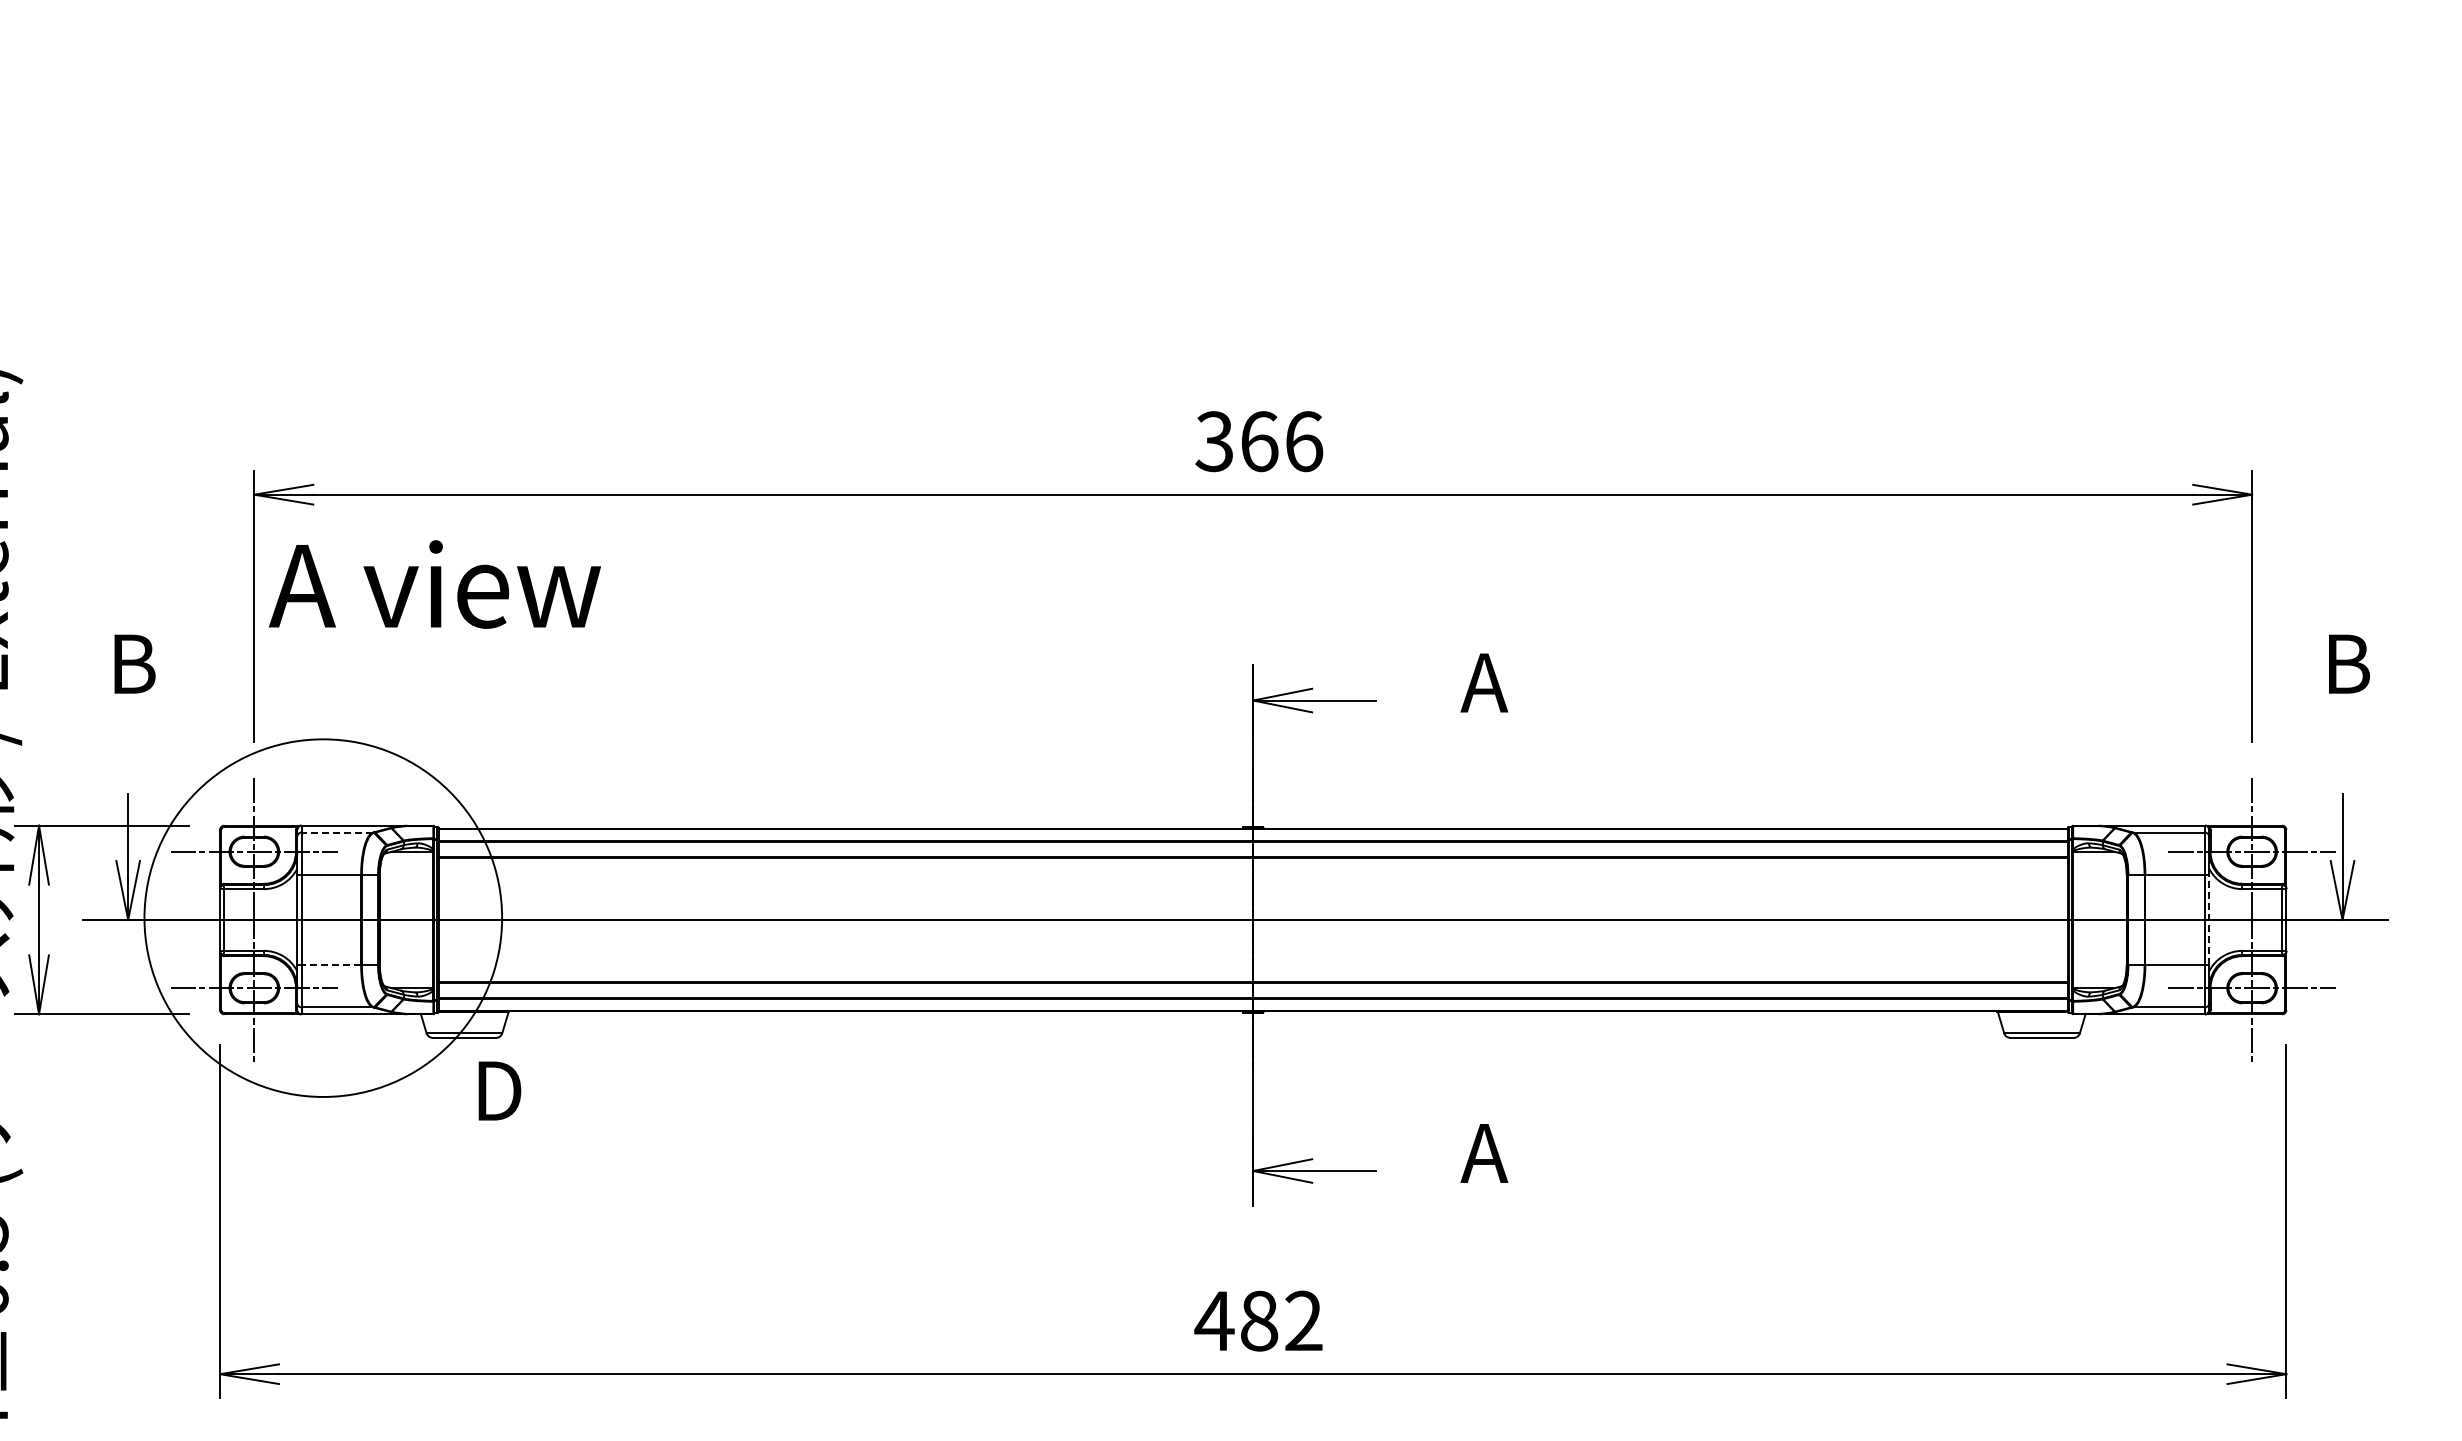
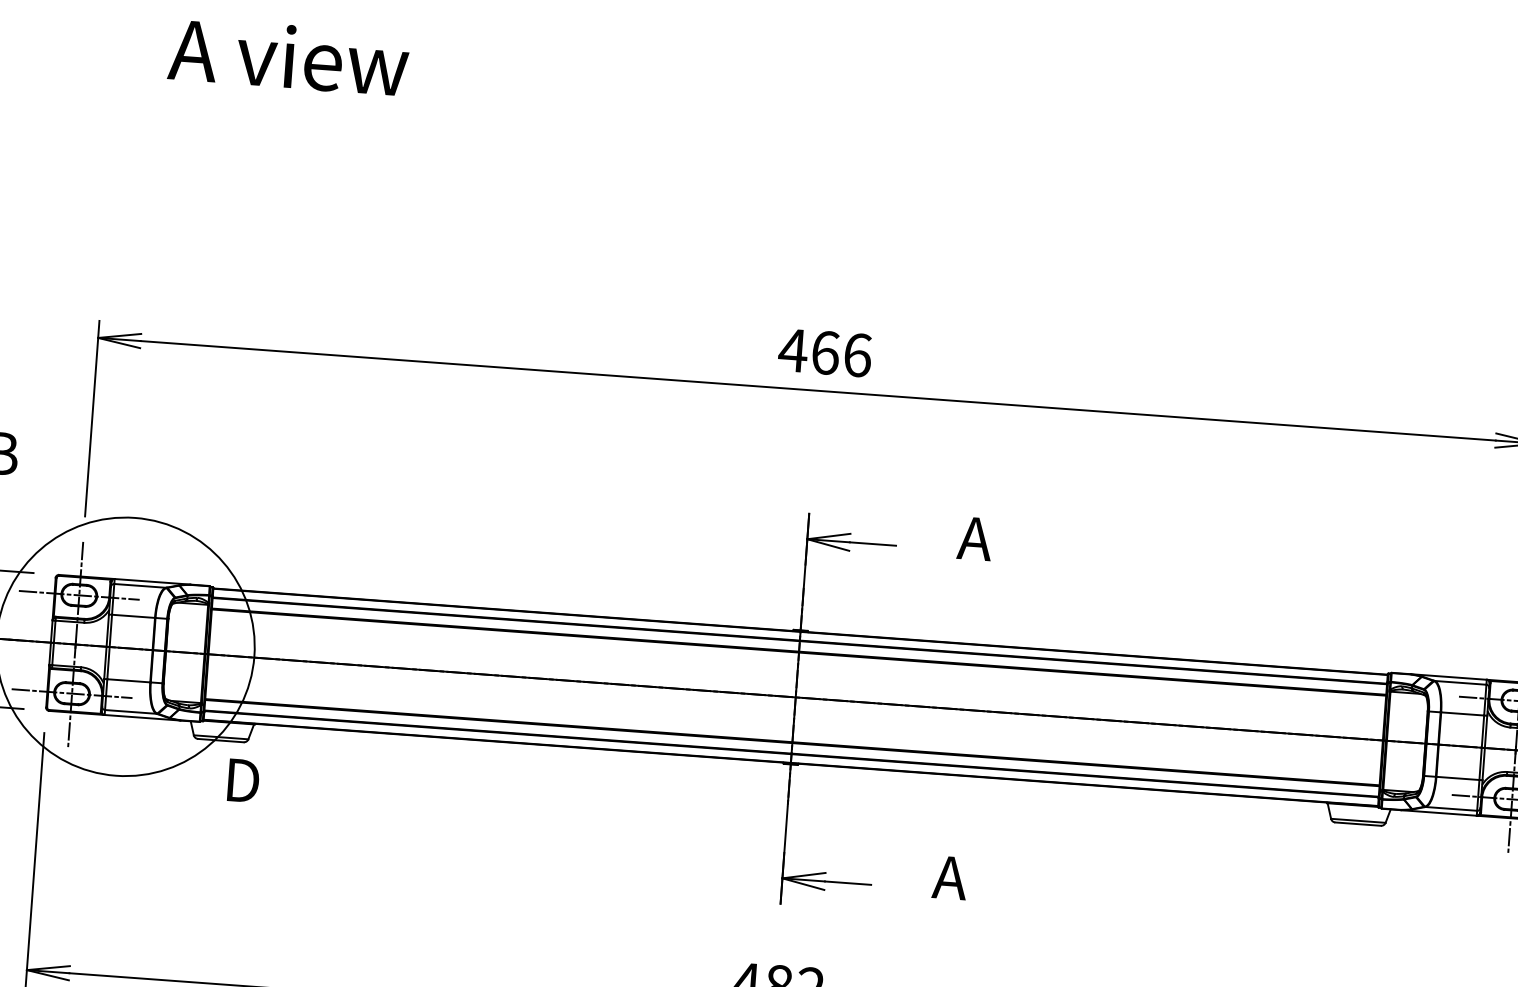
text: (1214, 441) -> (793, 350), 366 -> 466
text: (434, 584) -> (288, 56), moved
line: (337, 832) -> (140, 585), dashed -> solid
line: (2209, 920) -> (1485, 748), dashed -> solid
line: (331, 964) -> (128, 680), dashed -> solid

